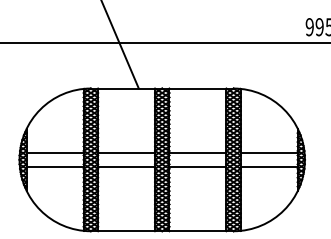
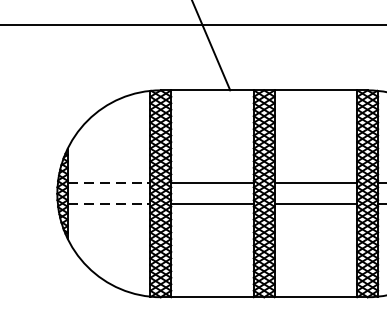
line: (55, 152) -> (109, 183), solid -> dashed
line: (55, 167) -> (109, 204), solid -> dashed

